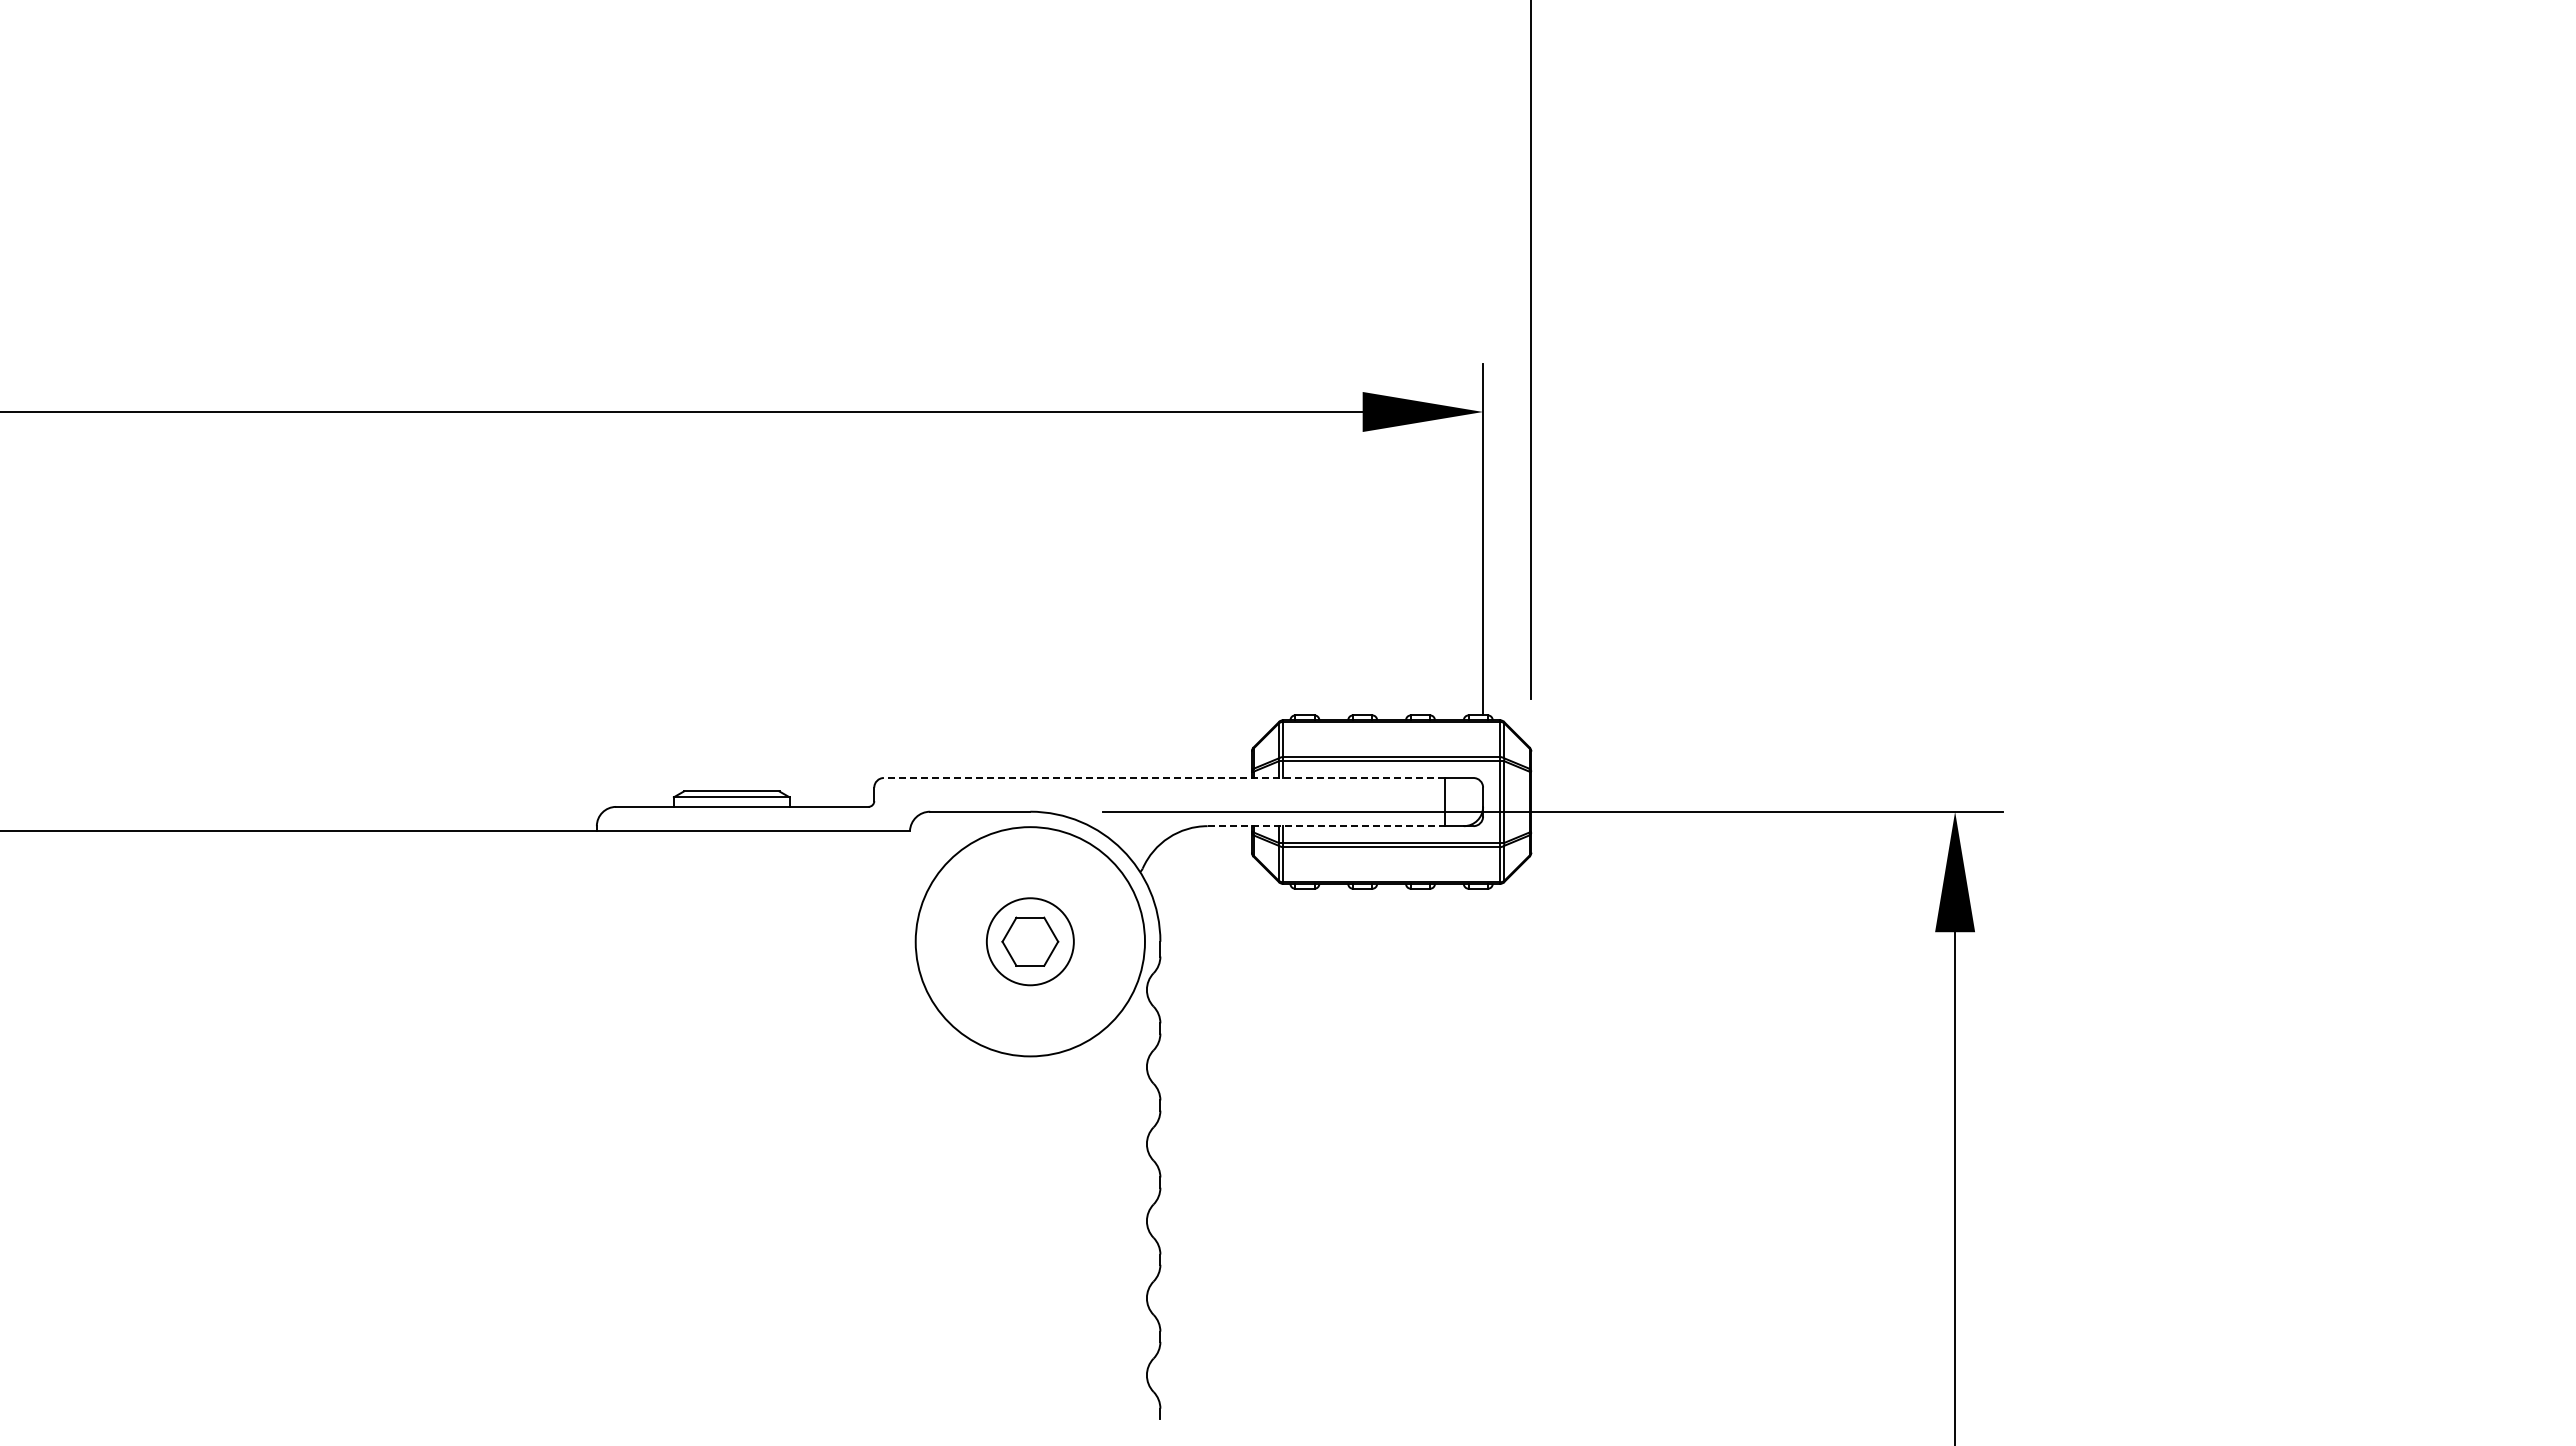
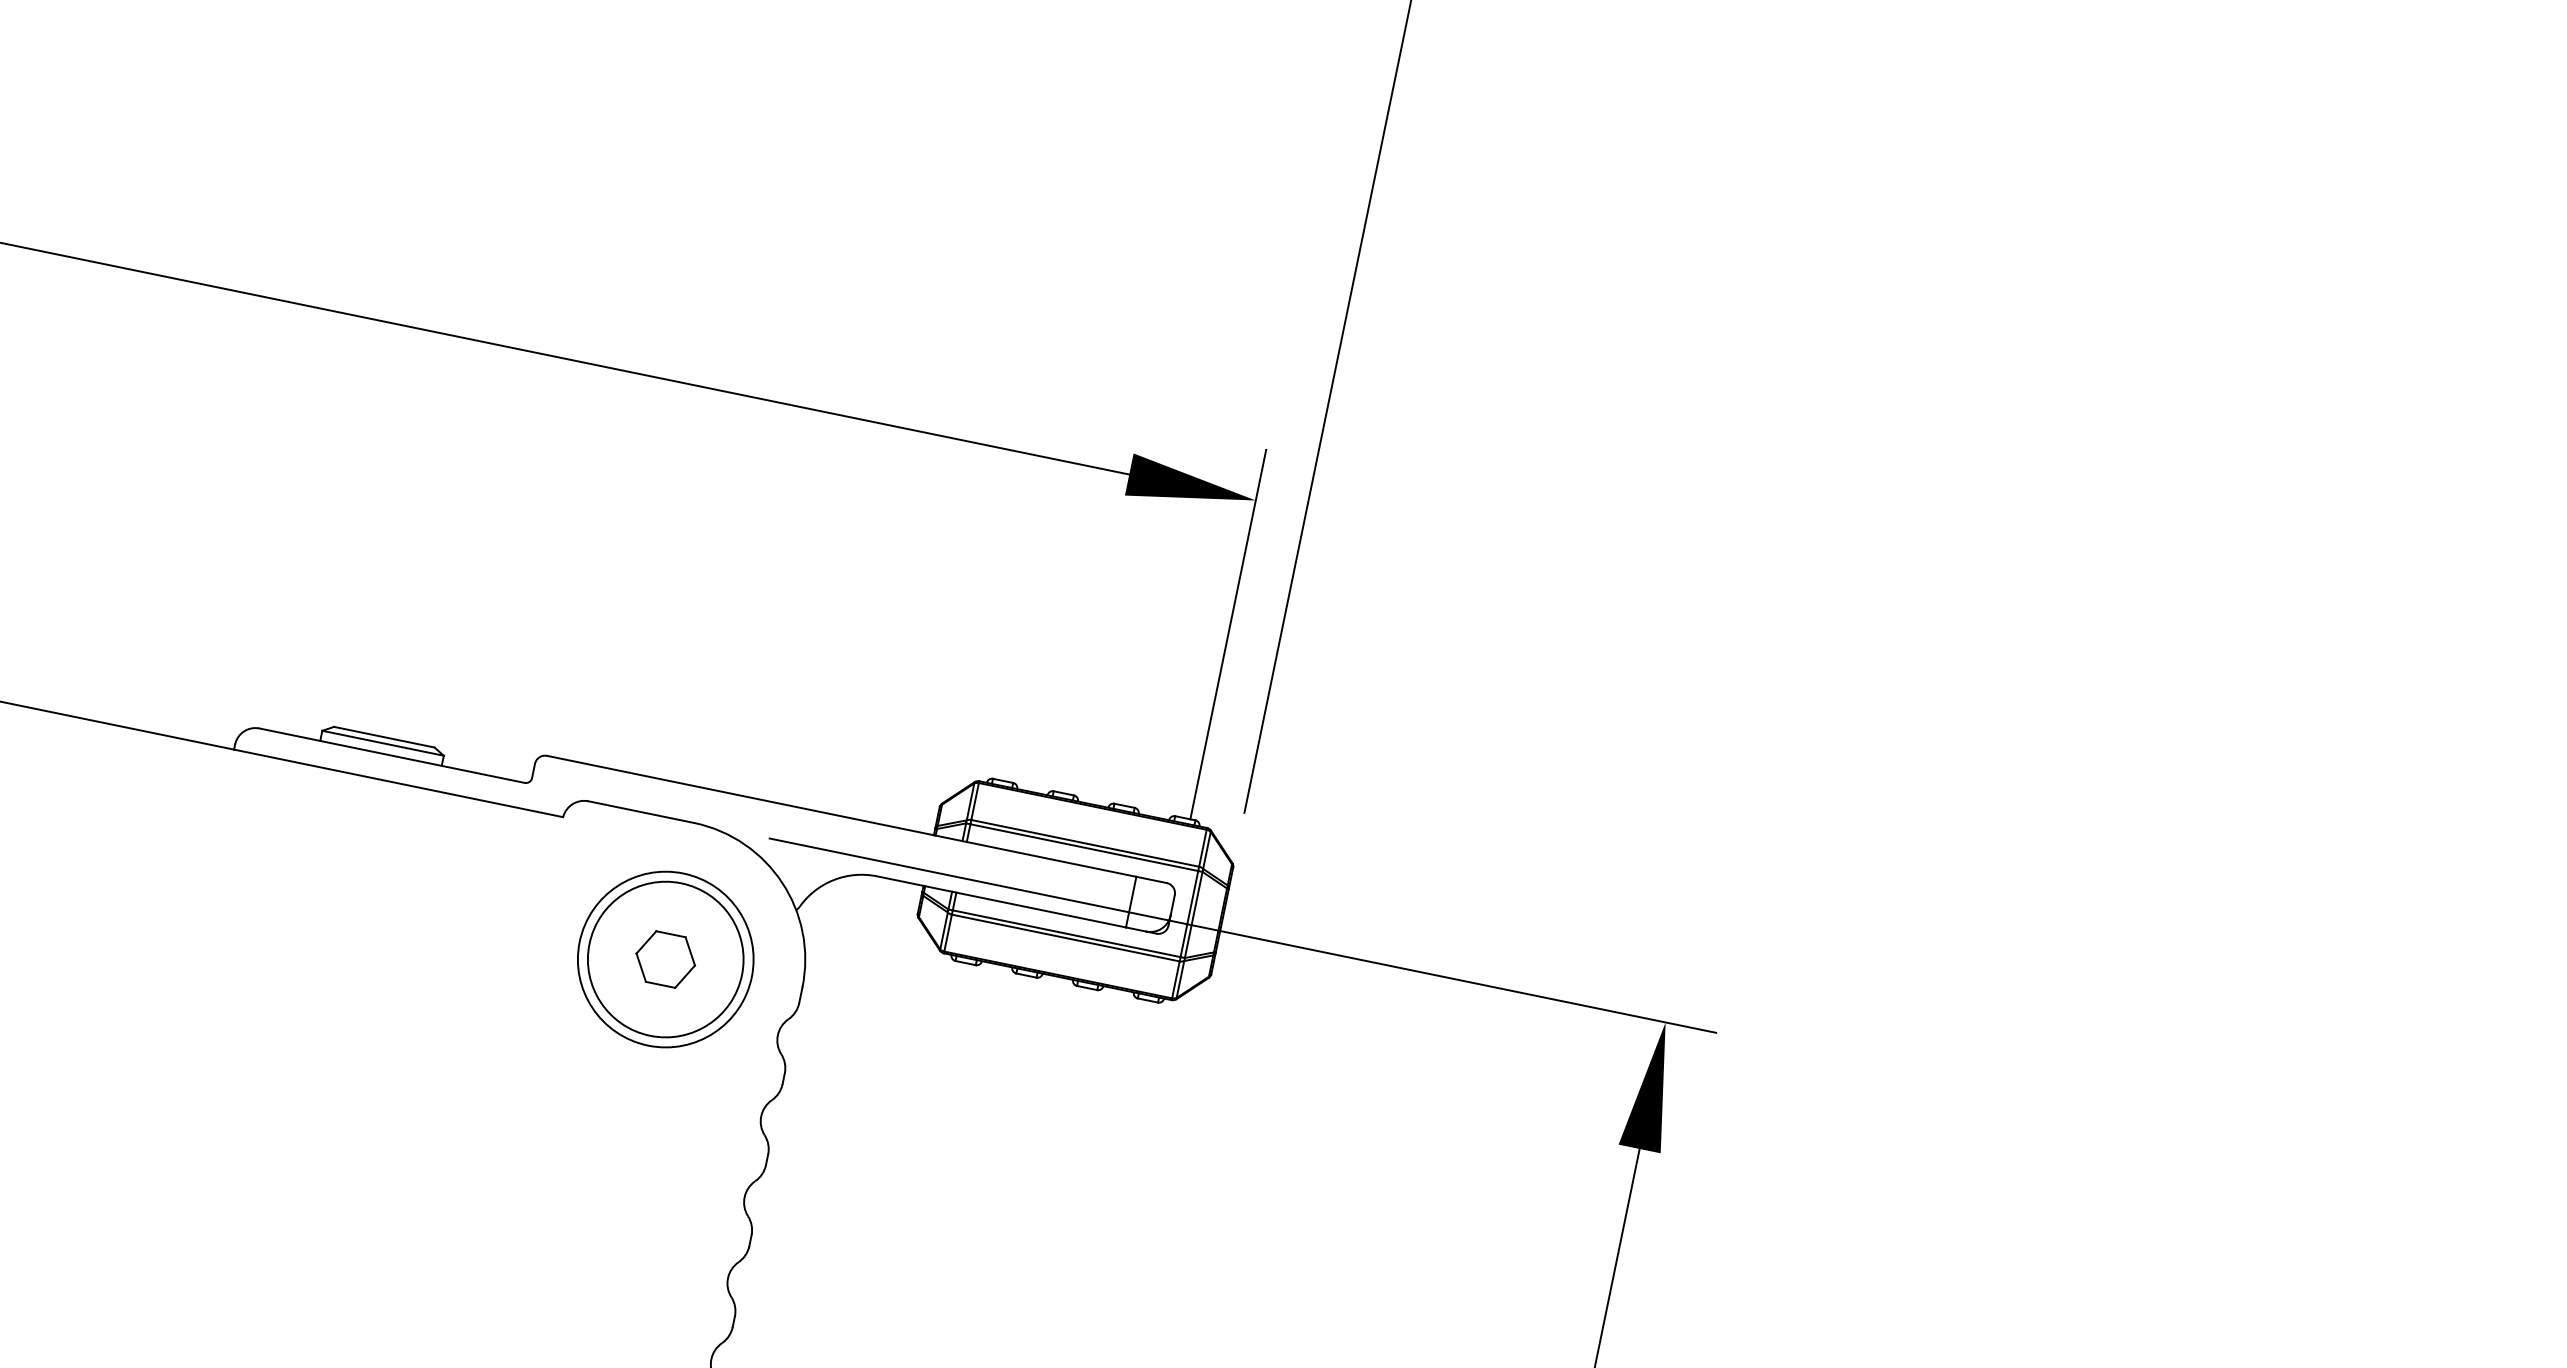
line: (1163, 778) -> (840, 816), dashed -> solid
line: (1326, 826) -> (1001, 902), dashed -> solid
circle: (1029, 941) -> (664, 959), size x1.67
circle: (1030, 941) -> (665, 959), size x0.71

